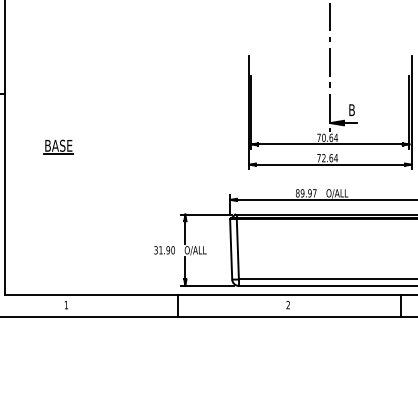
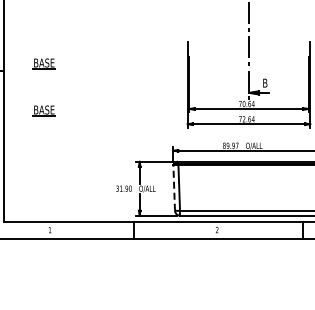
part: (57, 84) -> (43, 63), added
line: (231, 248) -> (174, 187), solid -> dashed

